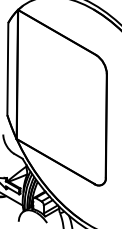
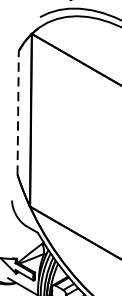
line: (7, 68) -> (17, 112), solid -> dashed

